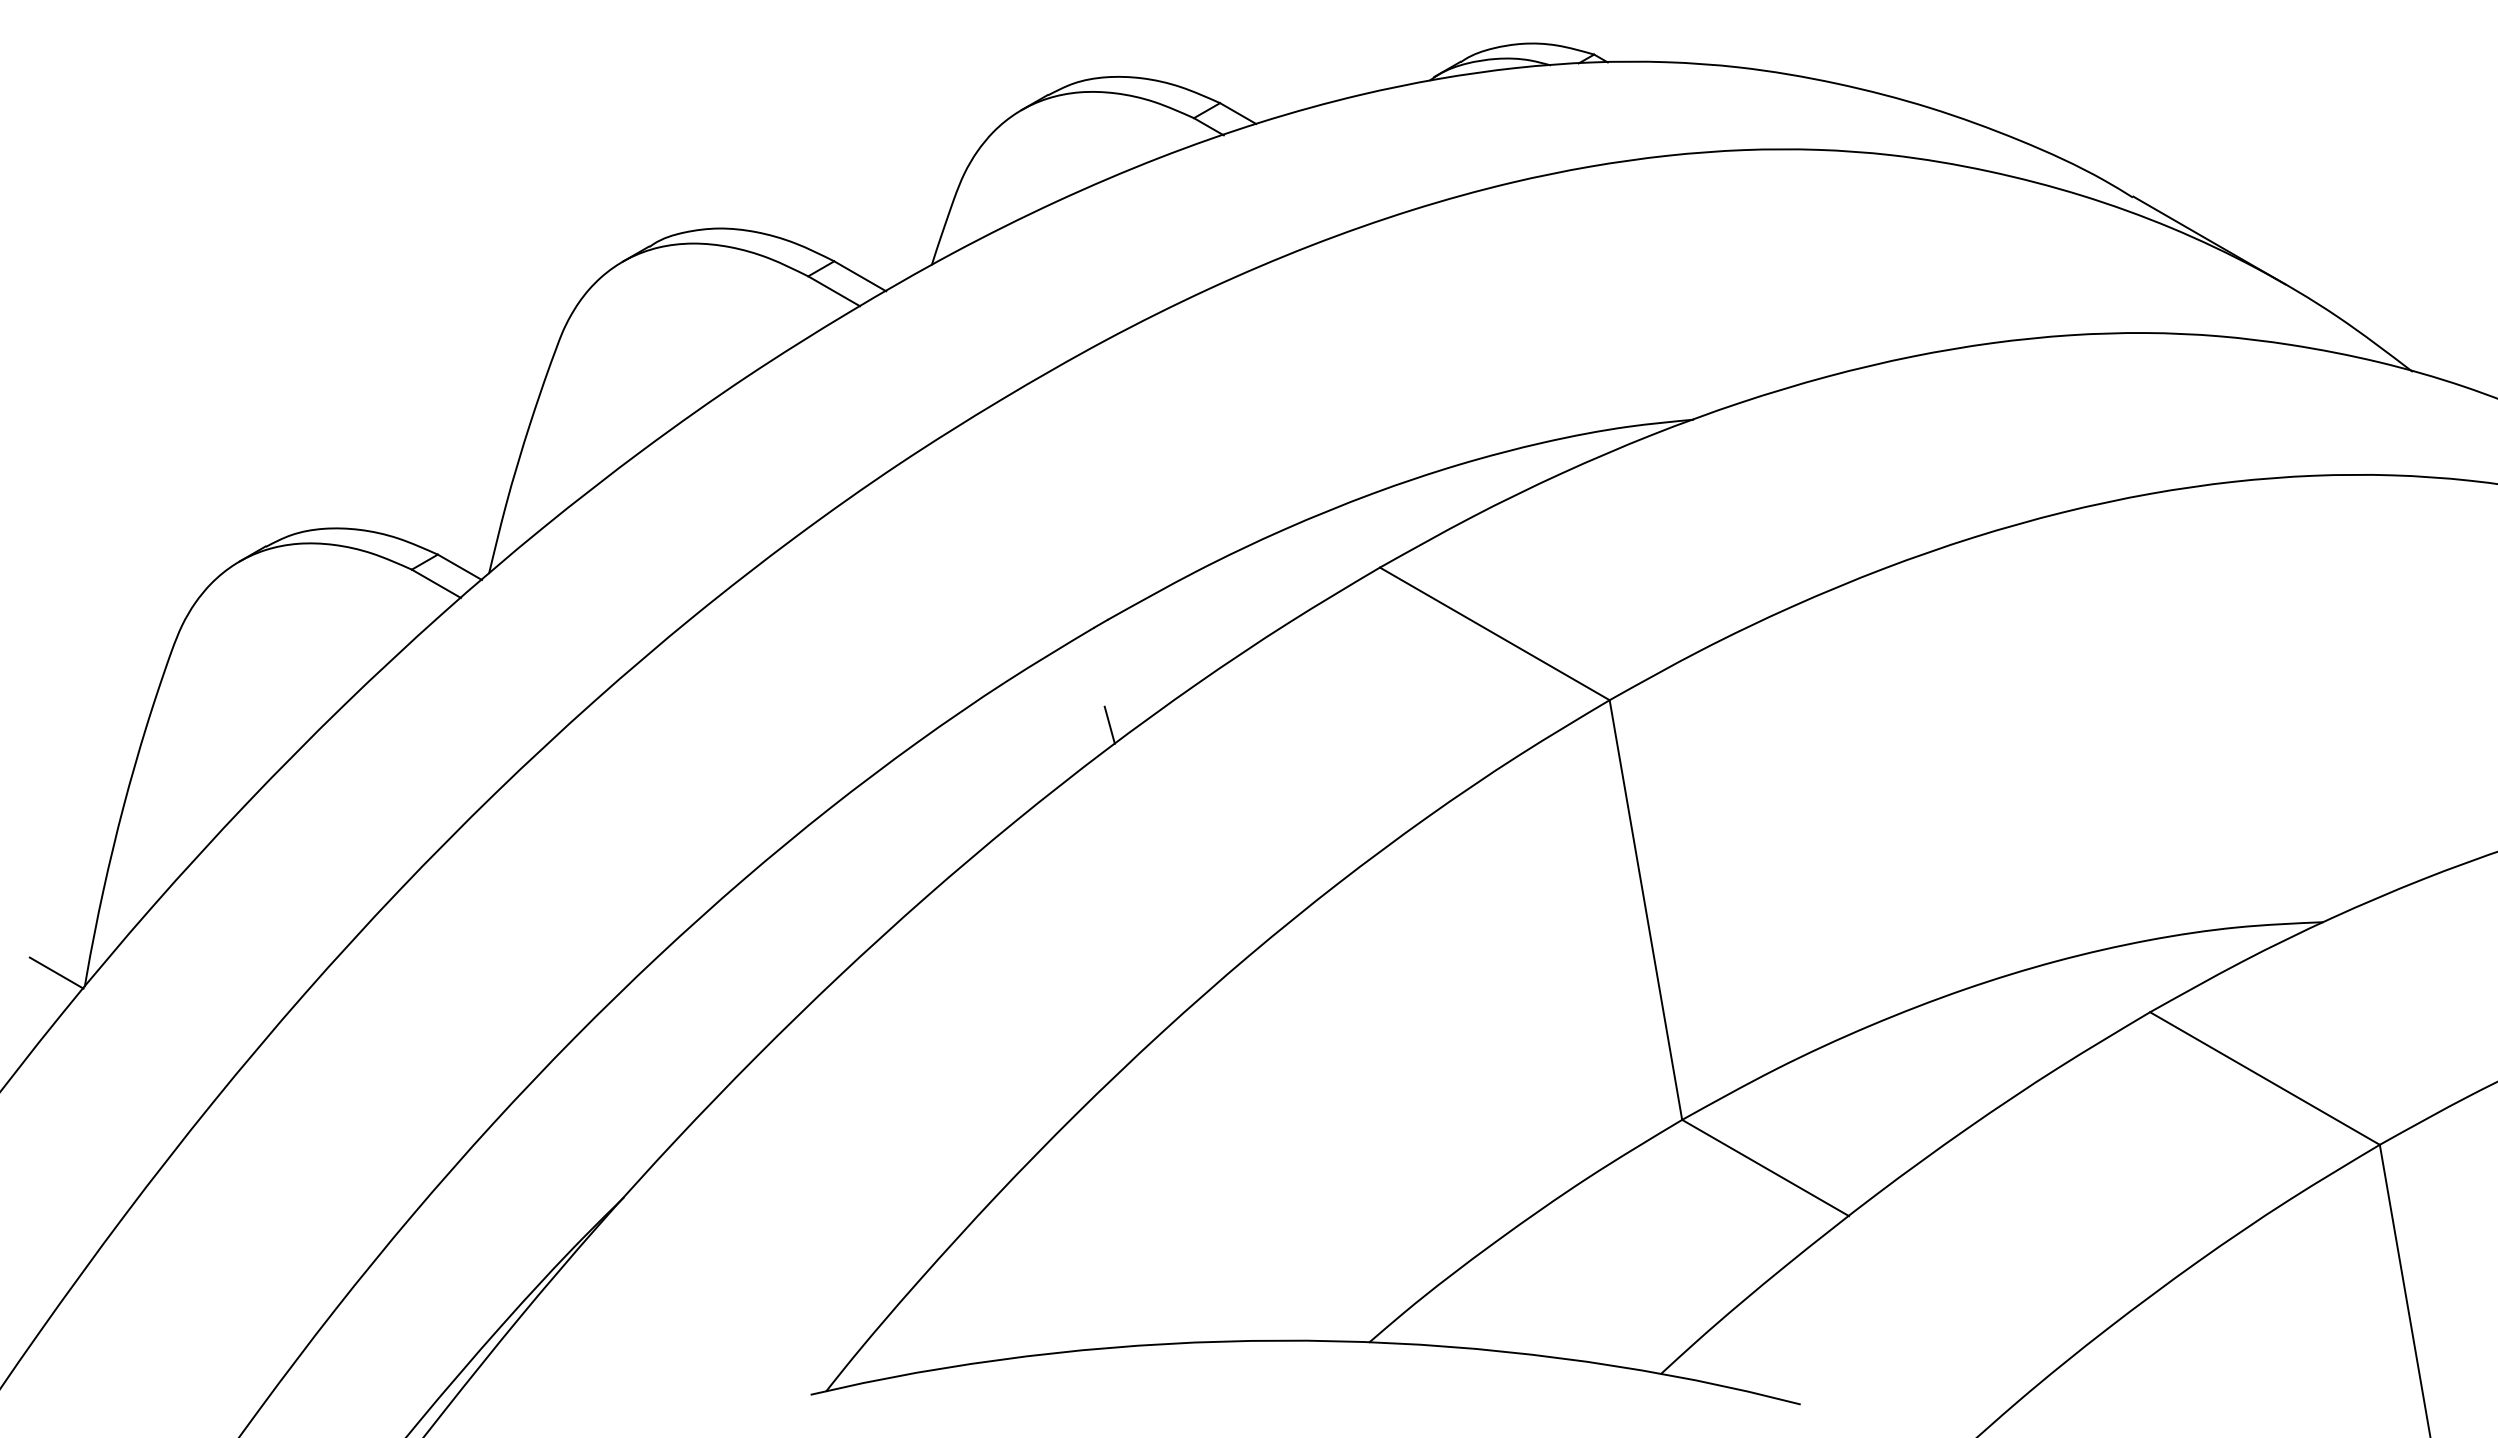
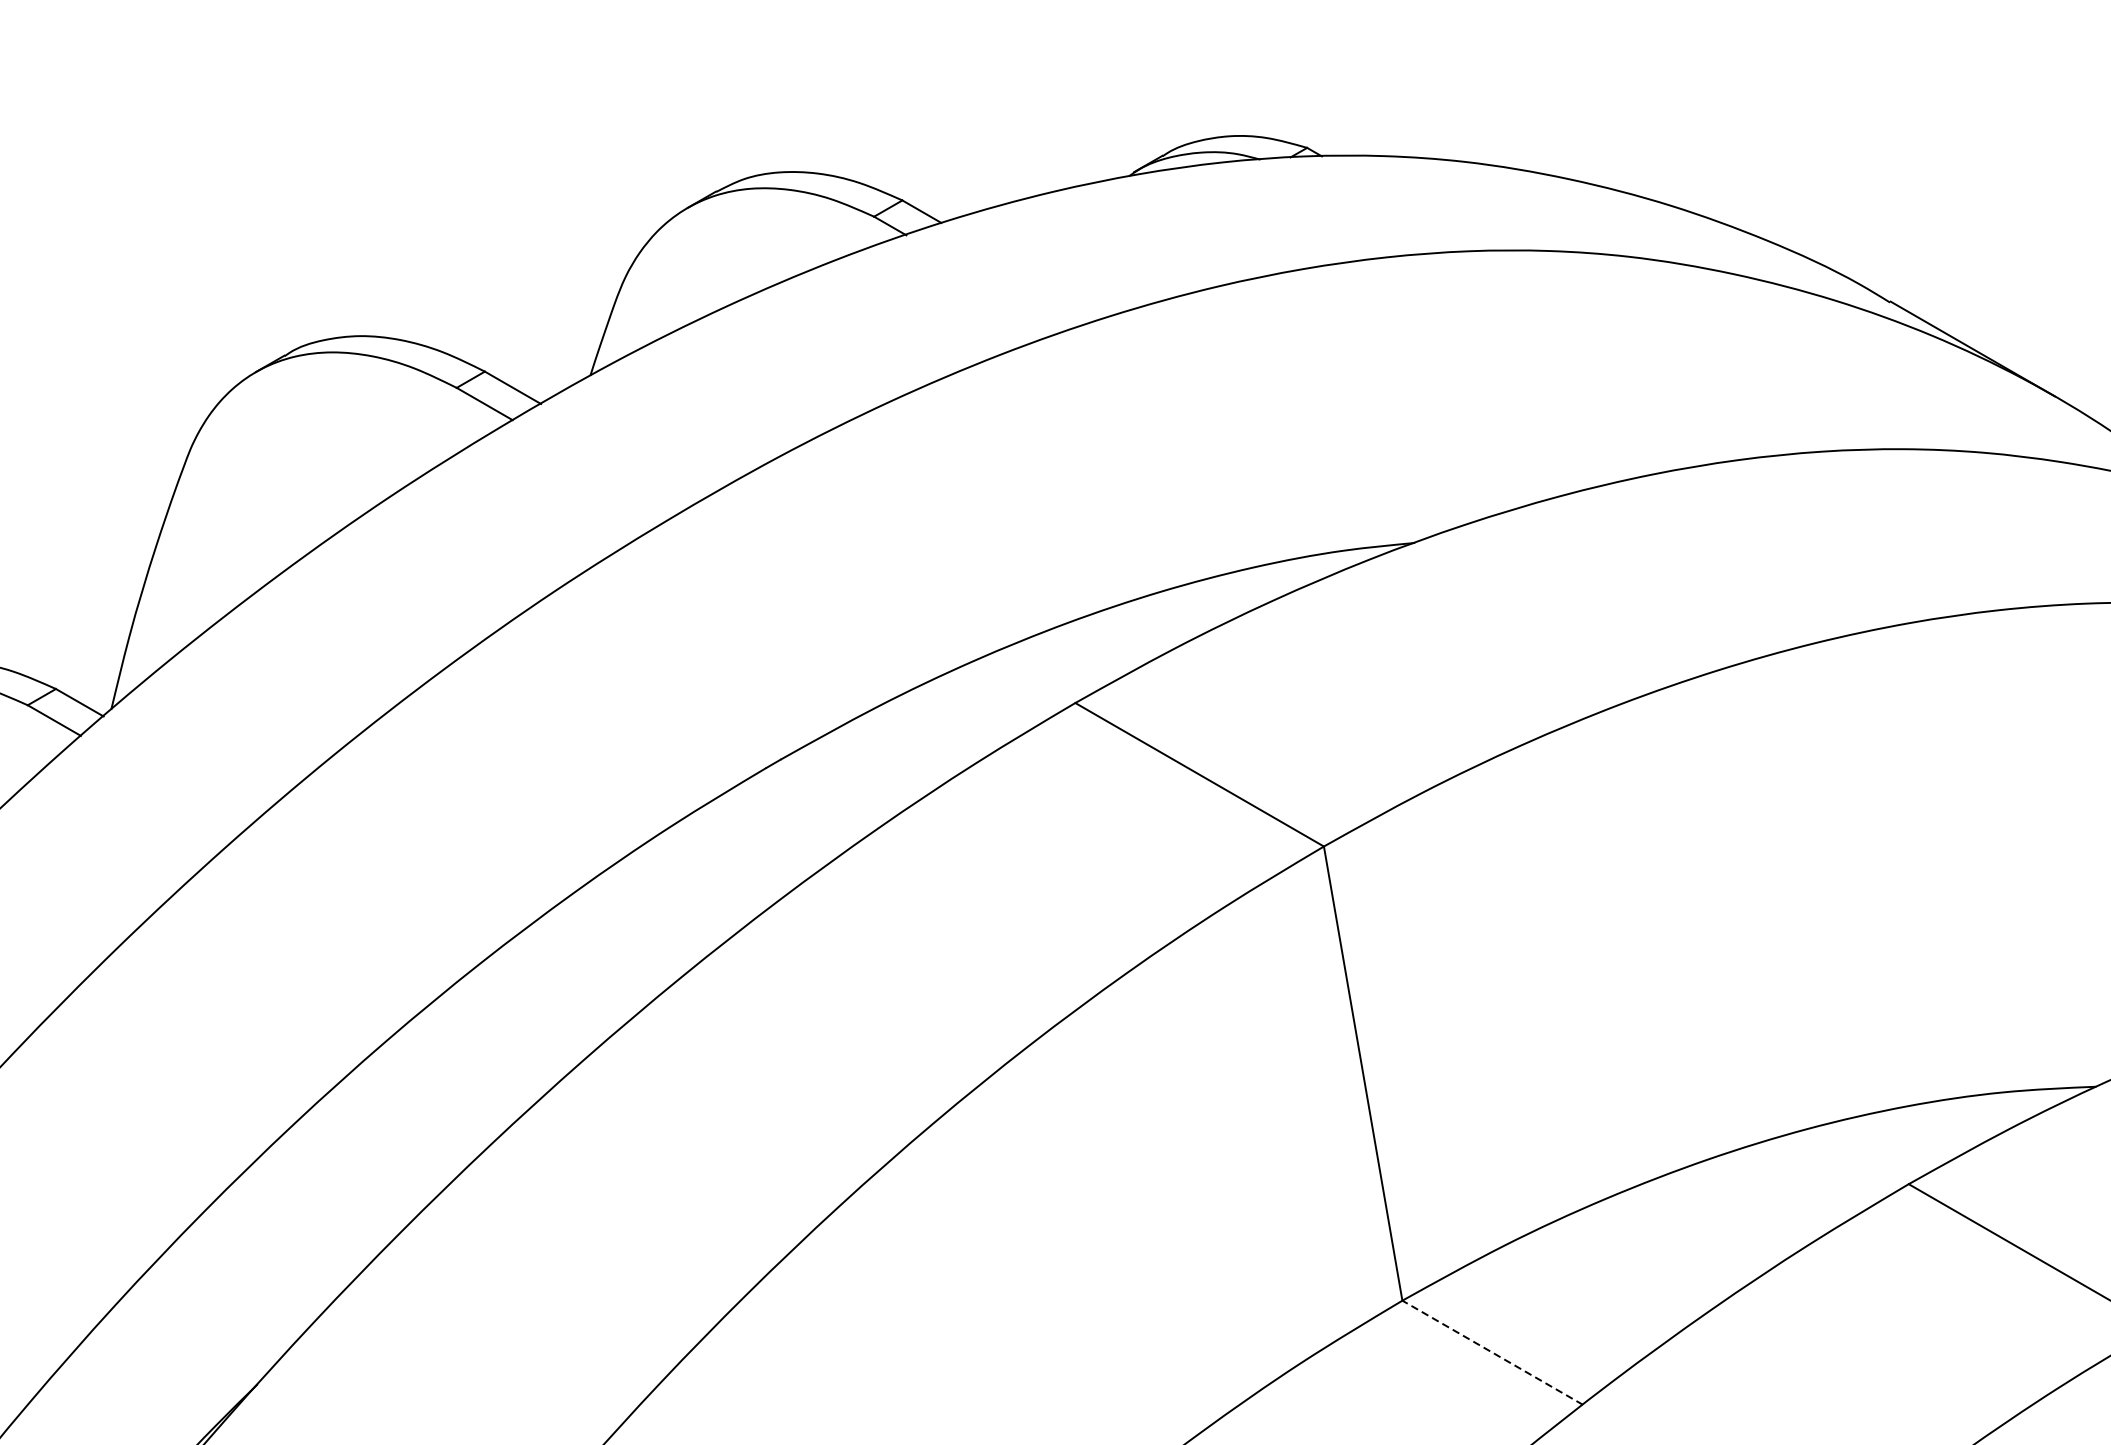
line: (1109, 724) -> (782, 872), removed
line: (1765, 1167) -> (1492, 1352), solid -> dashed

